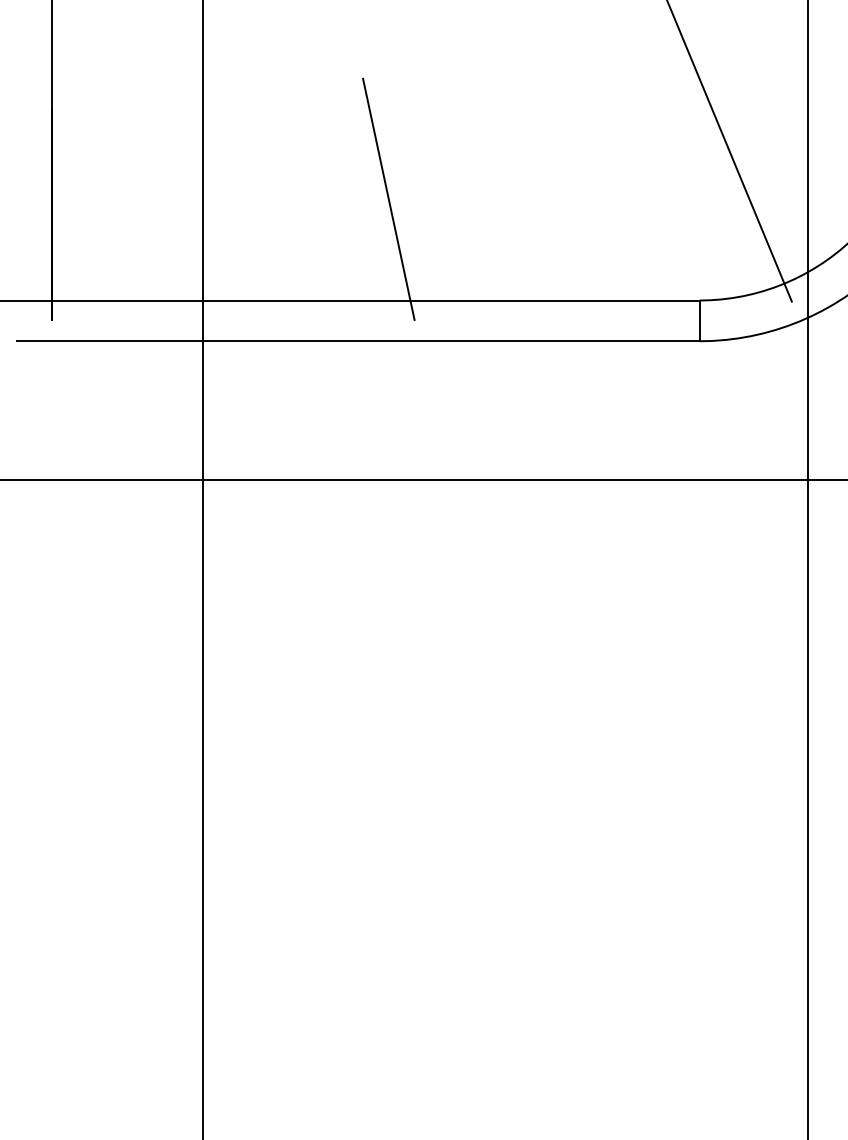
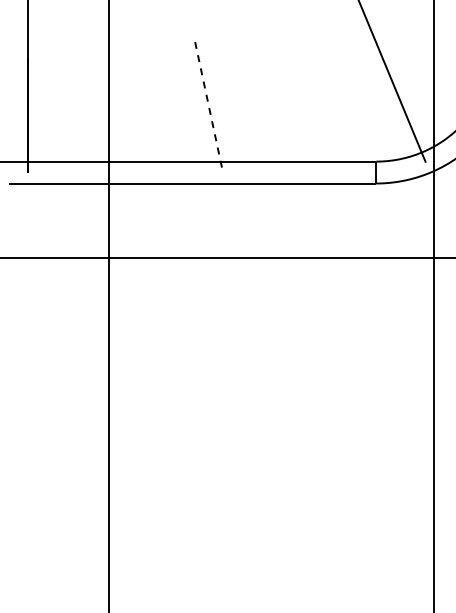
line: (389, 199) -> (209, 107), solid -> dashed

